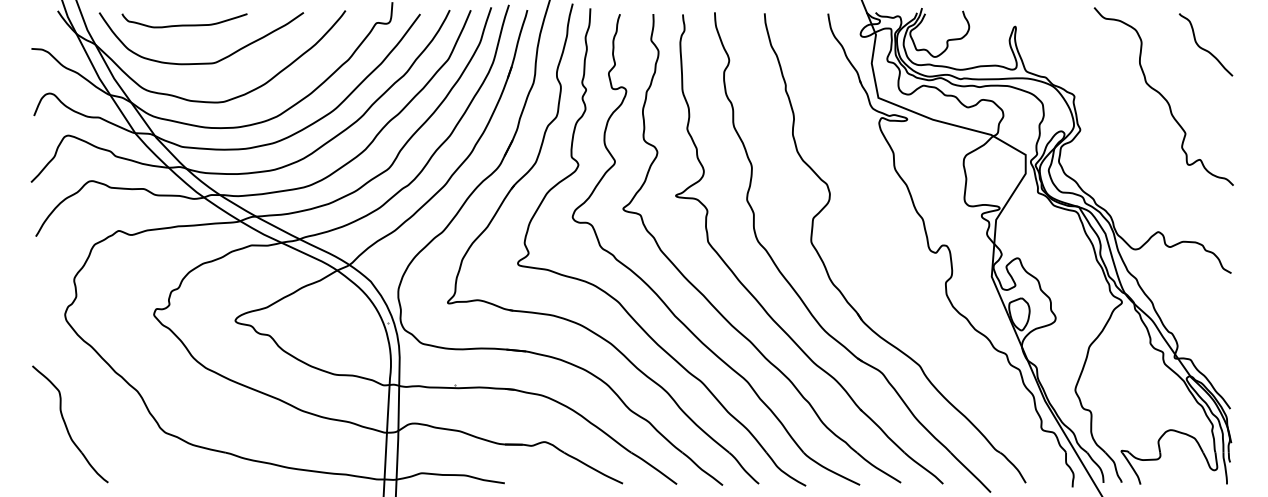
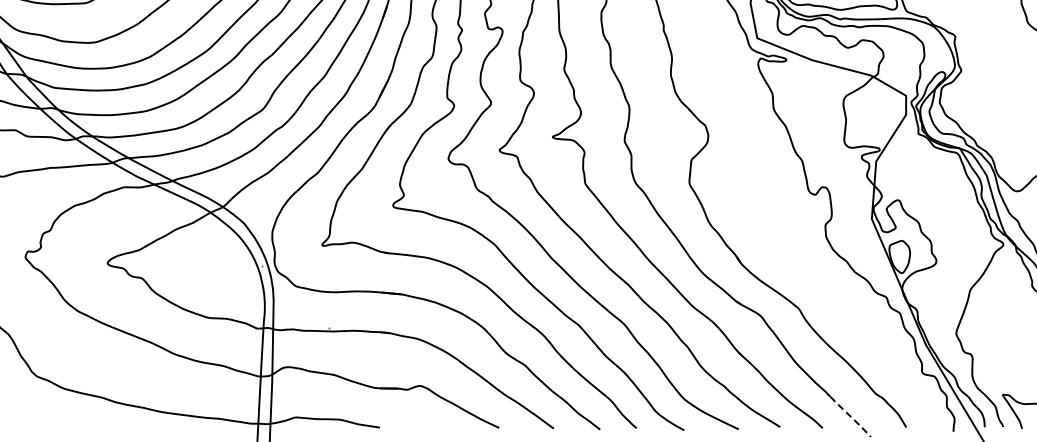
line: (970, 472) -> (850, 416), solid -> dashed

